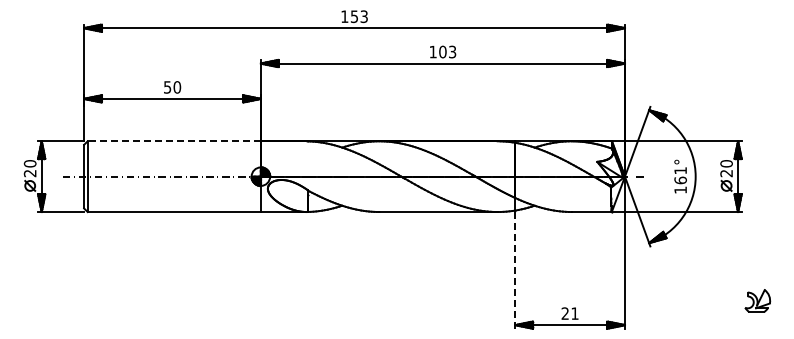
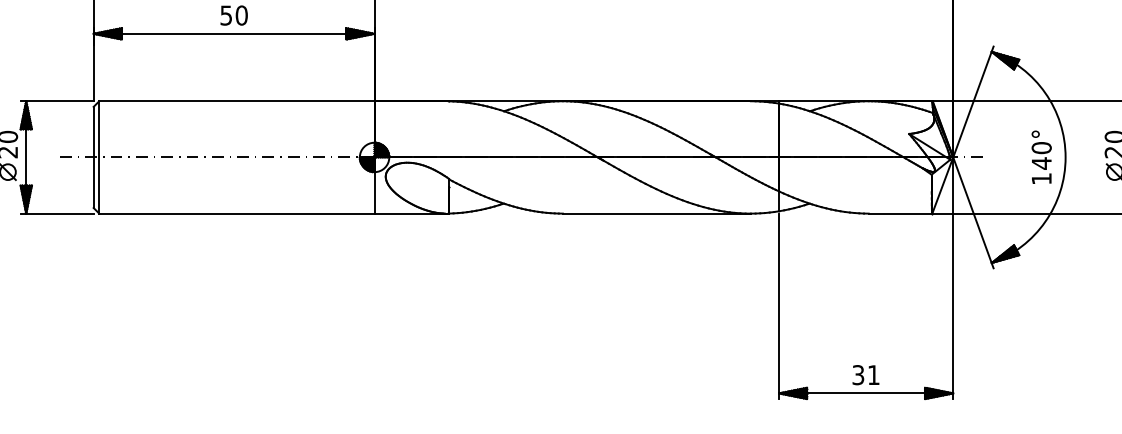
line: (174, 141) -> (237, 101), dashed -> solid
text: (680, 175) -> (1041, 155), 161° -> 140°
line: (515, 270) -> (779, 306), dashed -> solid
text: (564, 313) -> (857, 374), 21 -> 31

